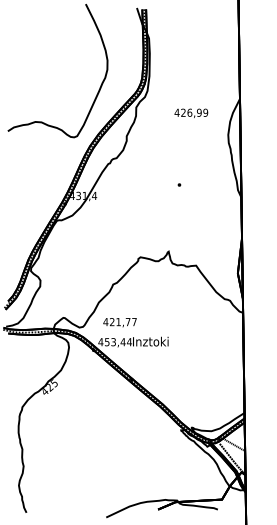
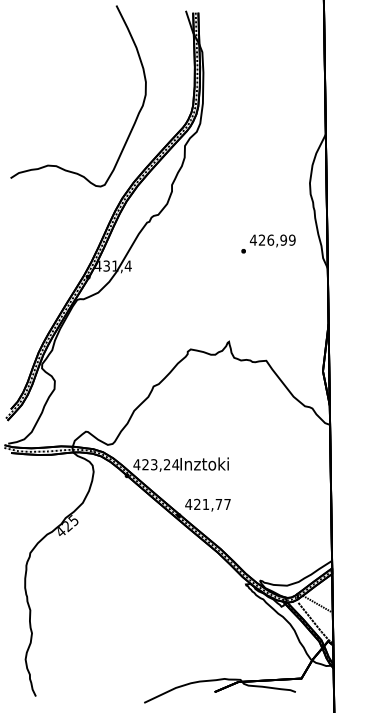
text: (191, 113) -> (272, 240), moved
text: (119, 322) -> (207, 504), moved
text: (115, 342) -> (156, 464), 453,44 -> 423,24

